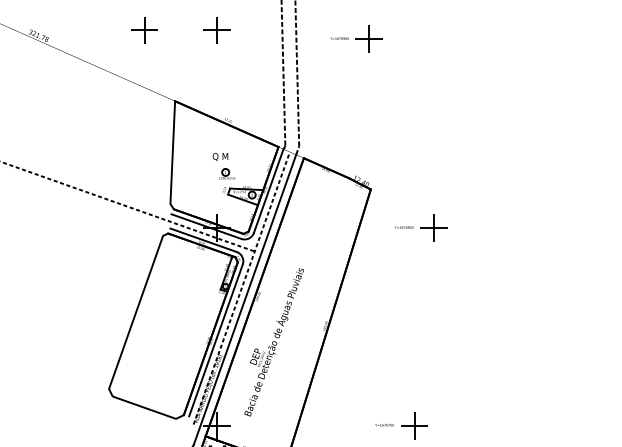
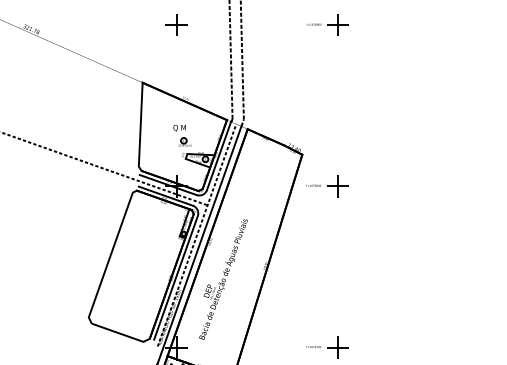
part: (144, 29) -> (117, 24), removed
part: (356, 38) -> (327, 24), moved
part: (421, 228) -> (327, 186), moved

